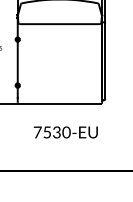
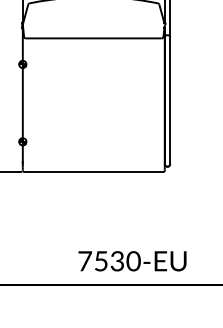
text: (65, 132) -> (131, 261), moved

